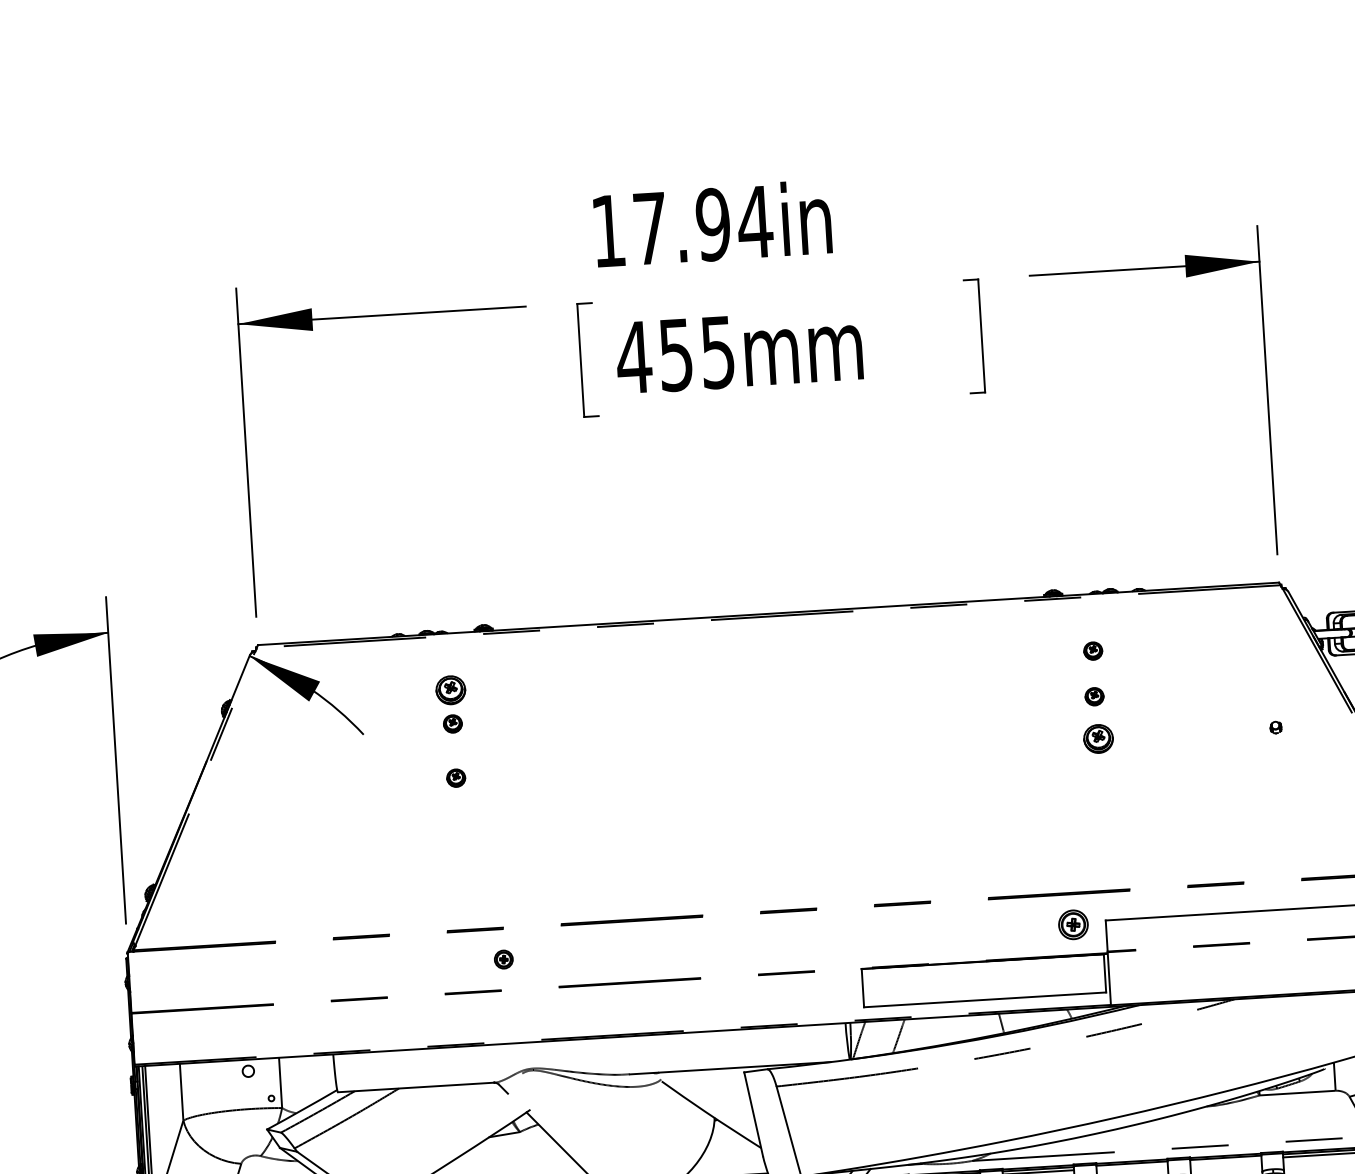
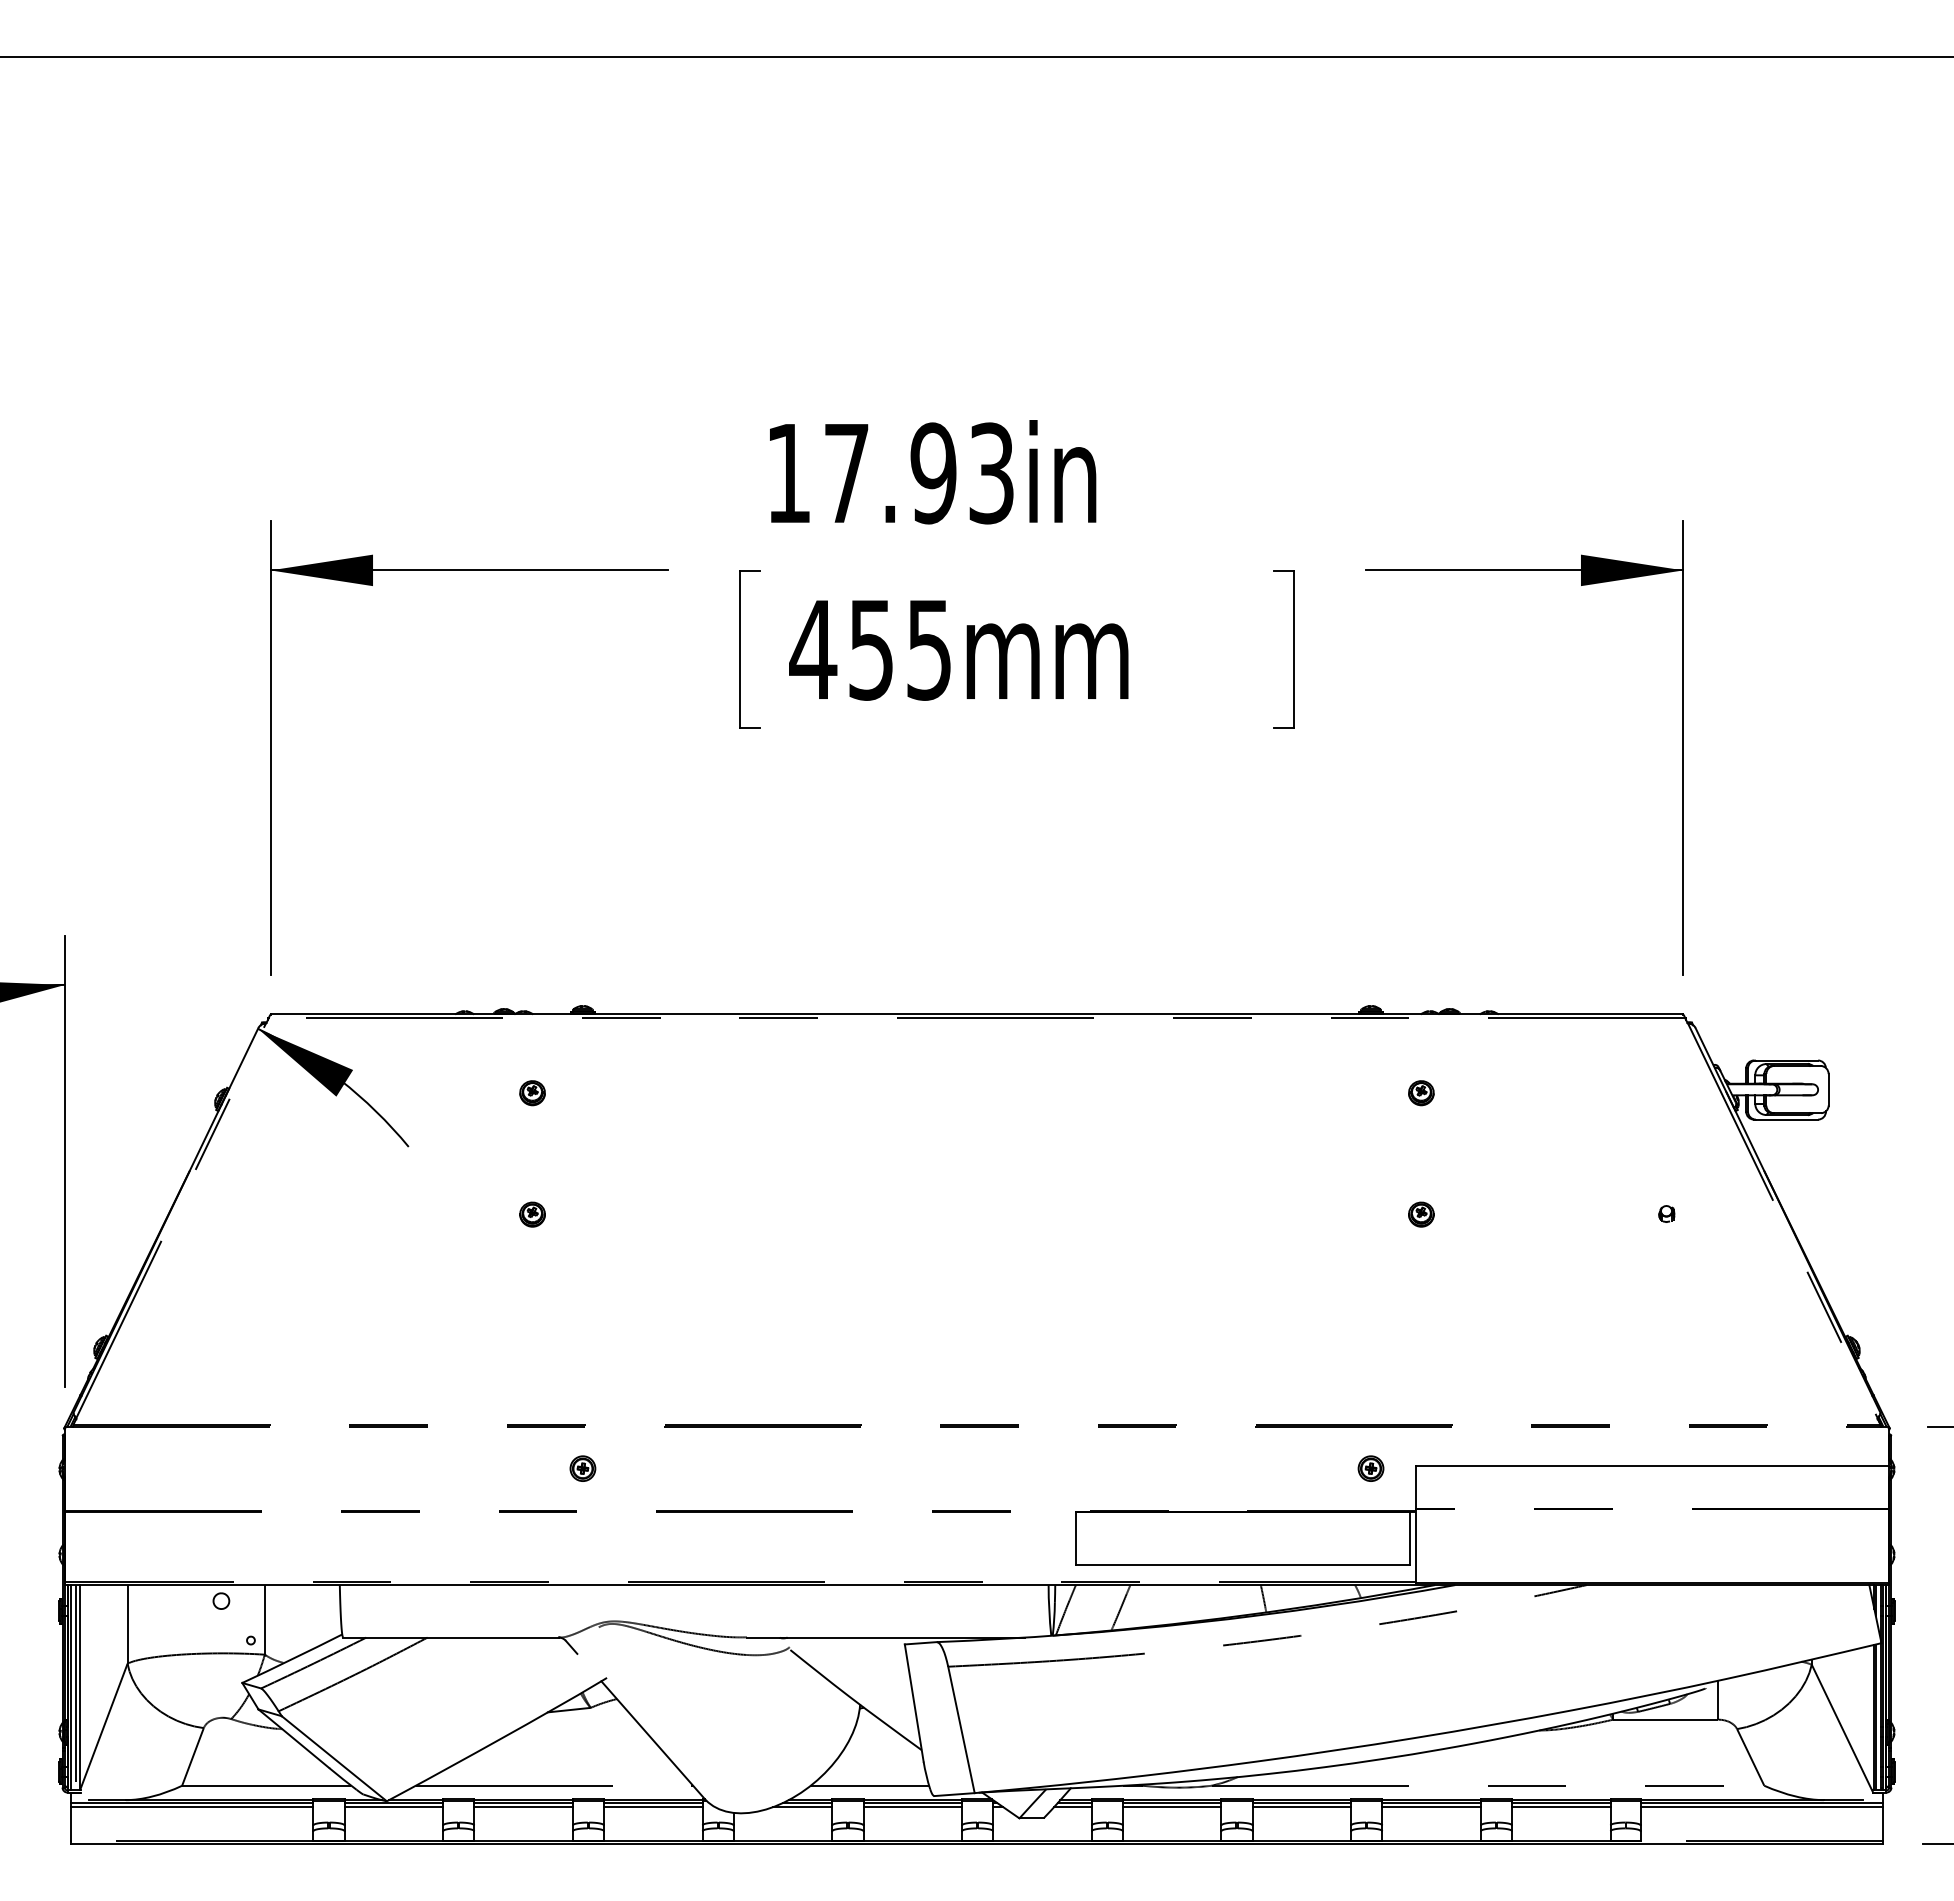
text: (755, 222) -> (991, 473), 17.94in -> 17.93in
part: (450, 690) -> (532, 1093), size x0.62
part: (1094, 696) -> (1419, 1156), removed
part: (452, 723) -> (532, 1139), removed
part: (1098, 738) -> (1421, 1214), size x0.62
part: (1073, 924) -> (1370, 1468), size x0.62
line: (1226, 1161) -> (1561, 1807), added
line: (1132, 1166) -> (1431, 1807), added

